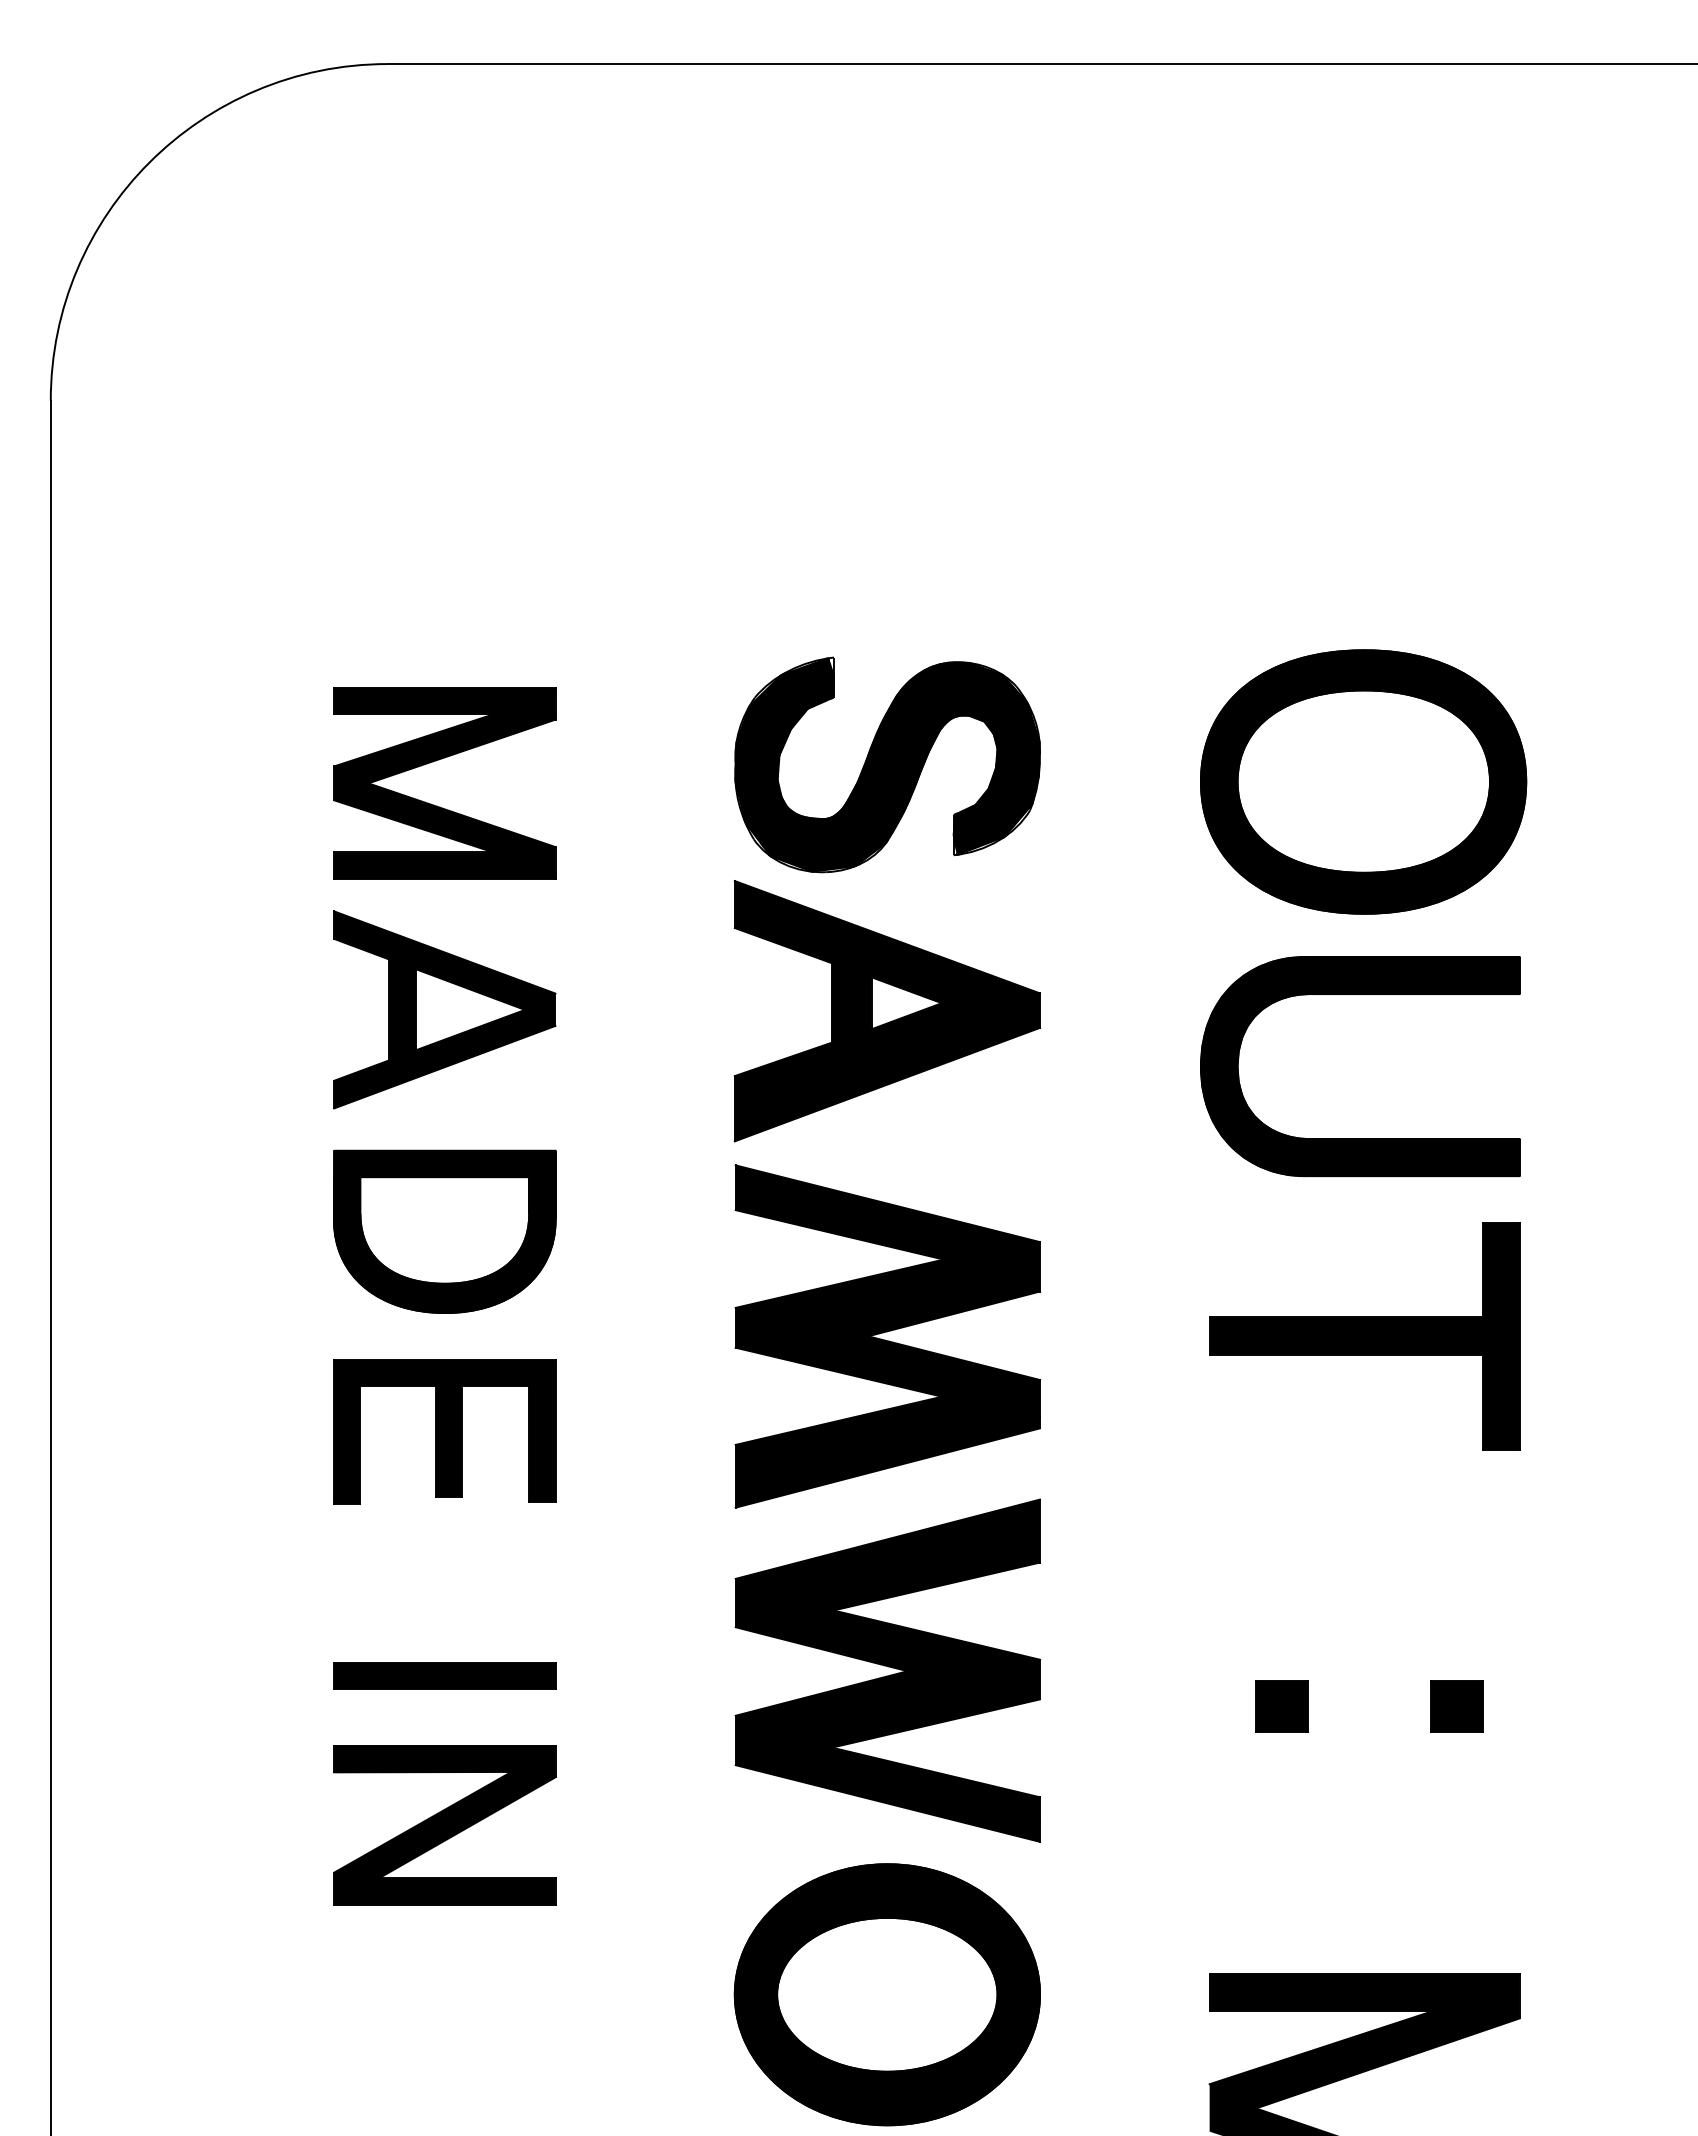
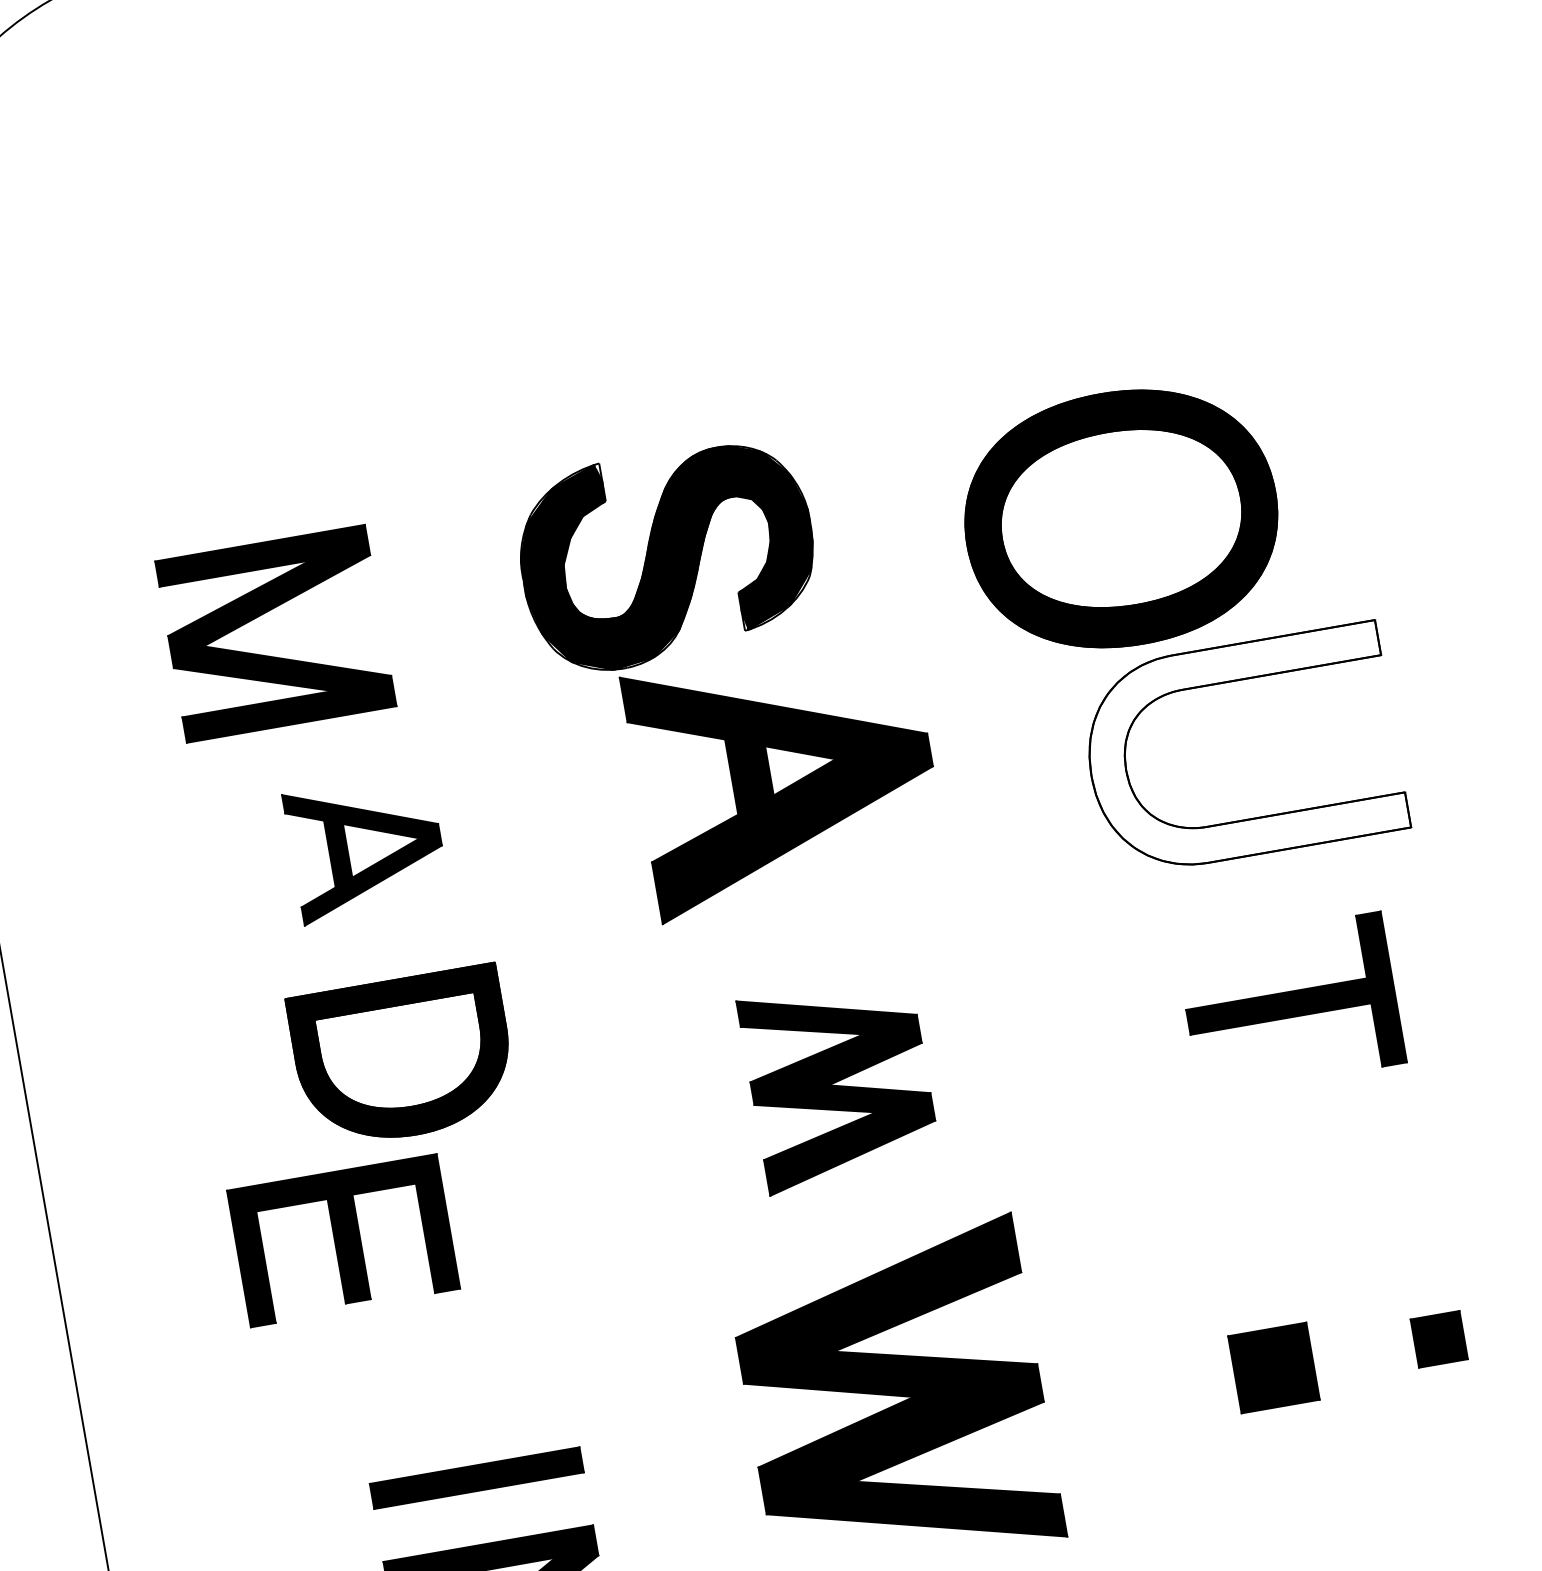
part: (887, 764) -> (667, 555), moved
part: (1363, 781) -> (1121, 518), moved
part: (434, 804) -> (269, 655), moved
part: (444, 1009) -> (366, 847), size x0.7
fill: (1359, 1066) -> (1241, 750), removed
part: (887, 1336) -> (839, 1083), size x0.6
part: (1364, 1336) -> (1290, 1004), size x0.7
part: (444, 1431) -> (343, 1240), moved
part: (1281, 1706) -> (1273, 1368), size x1.6

